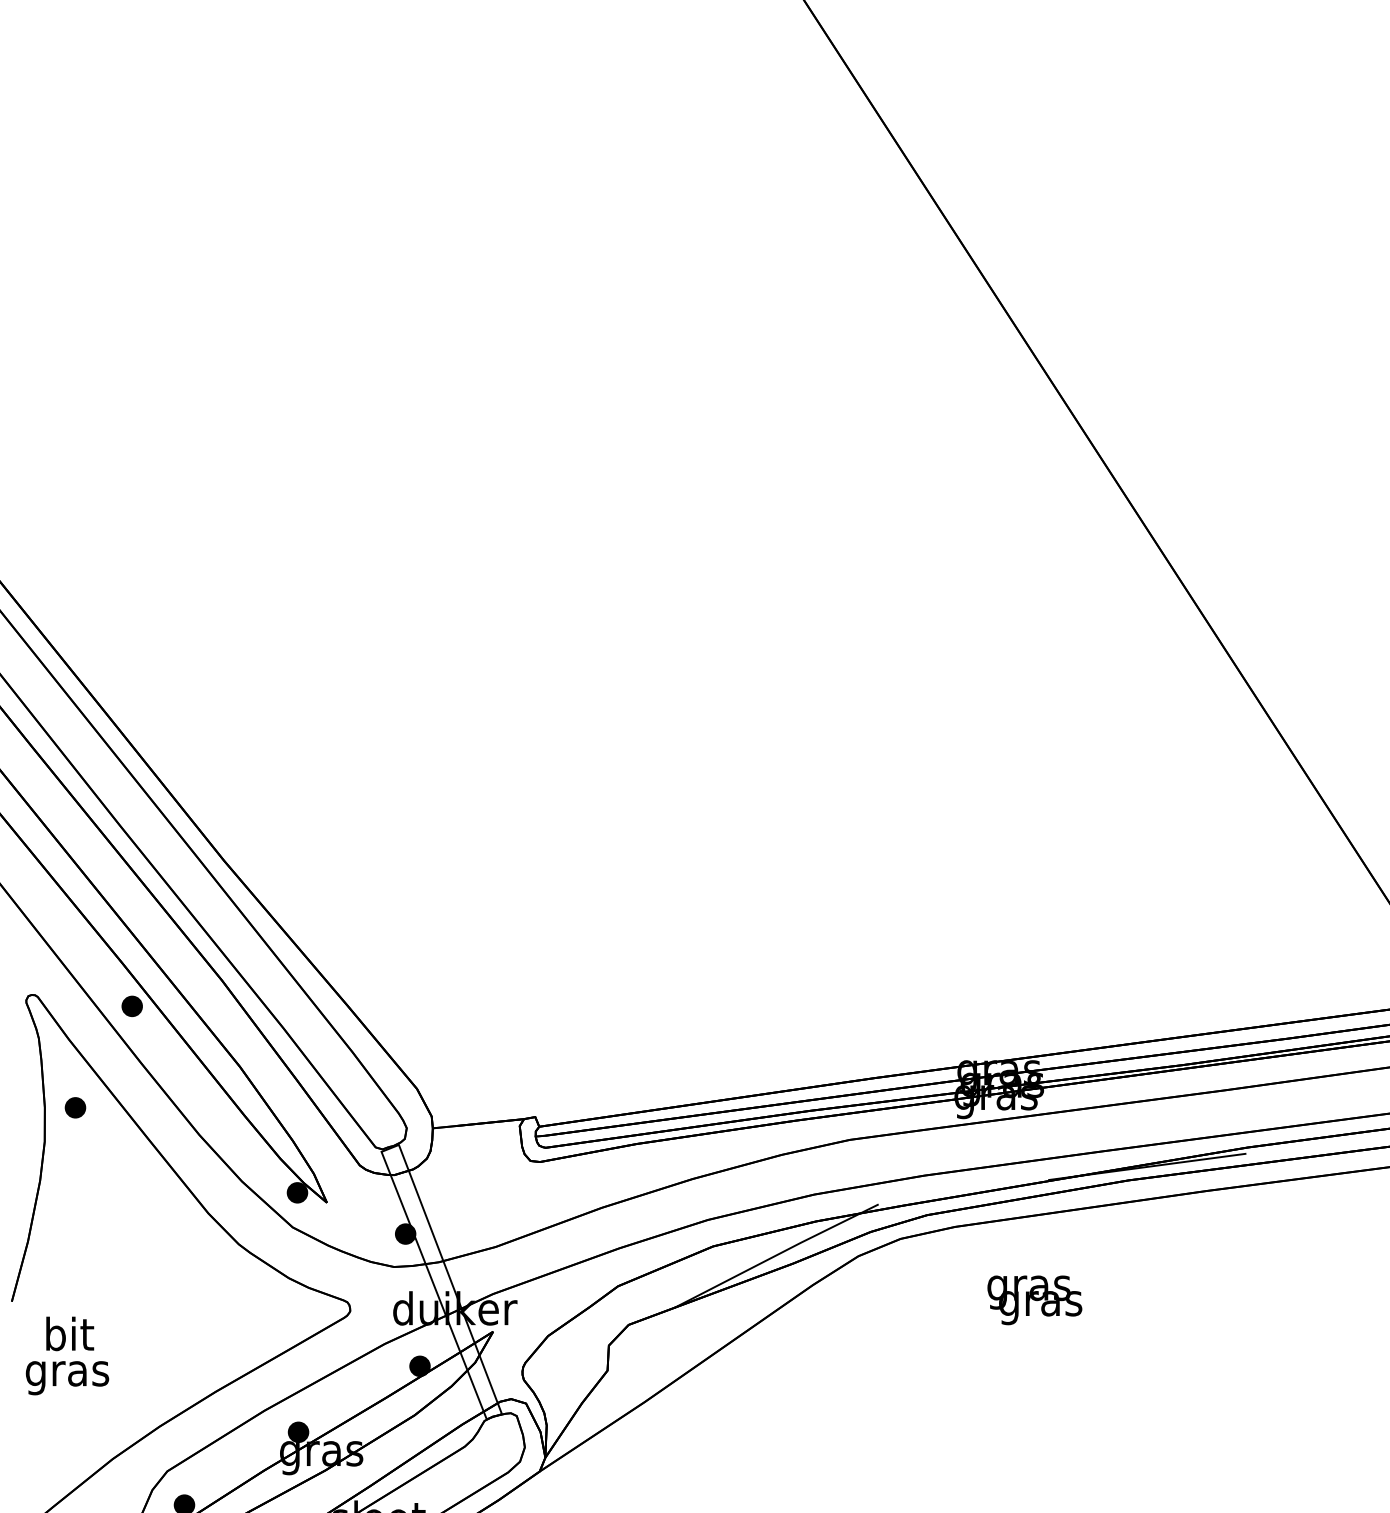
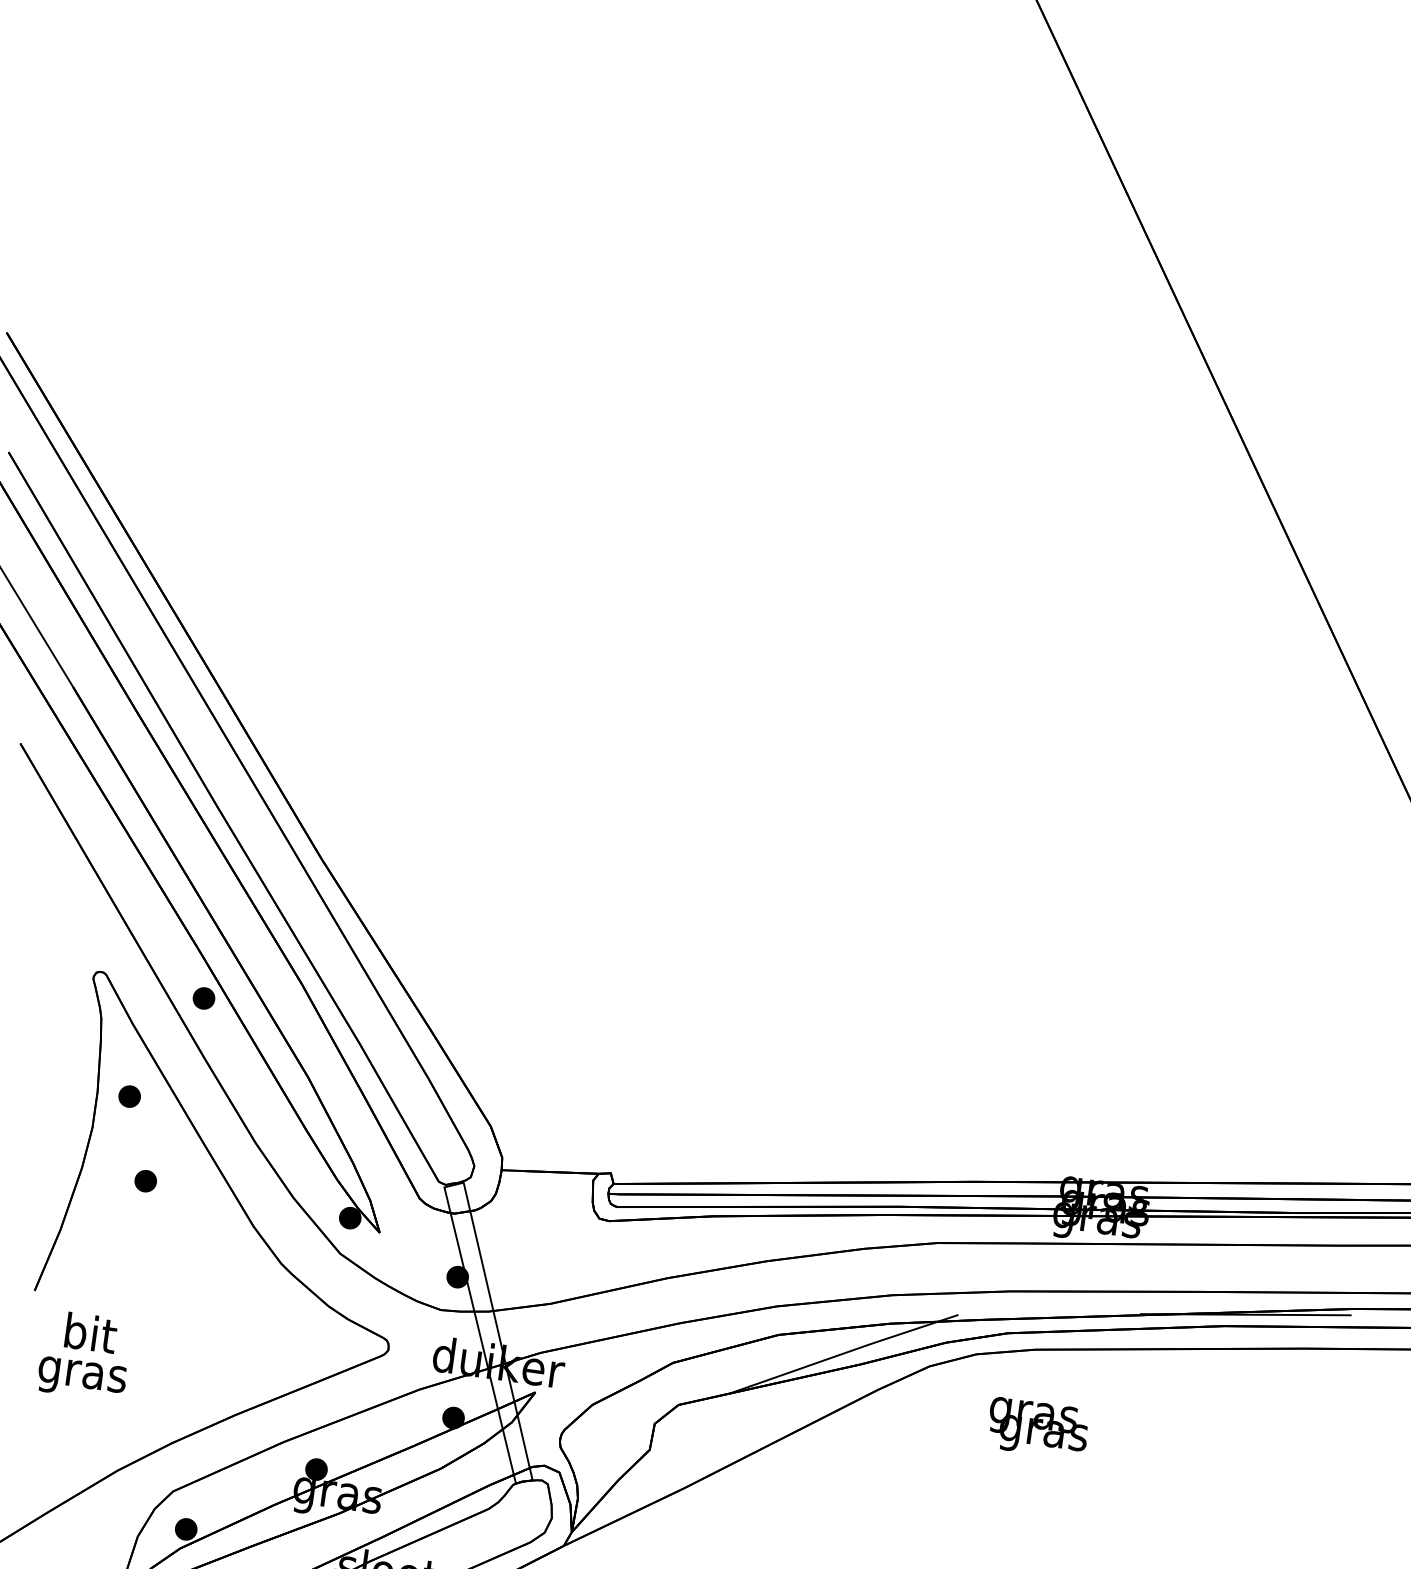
part: (101, 1184) -> (145, 1180), added
text: (1034, 1300) -> (1037, 1428), moved

